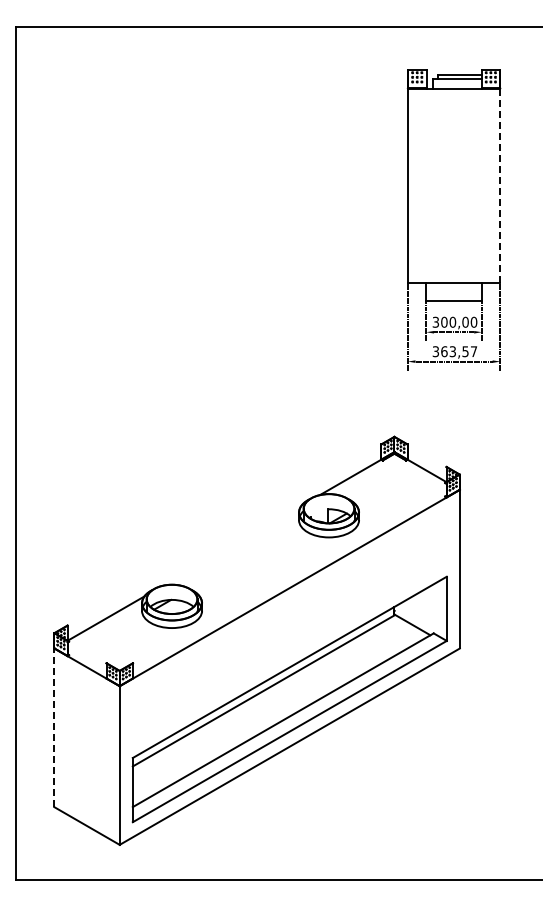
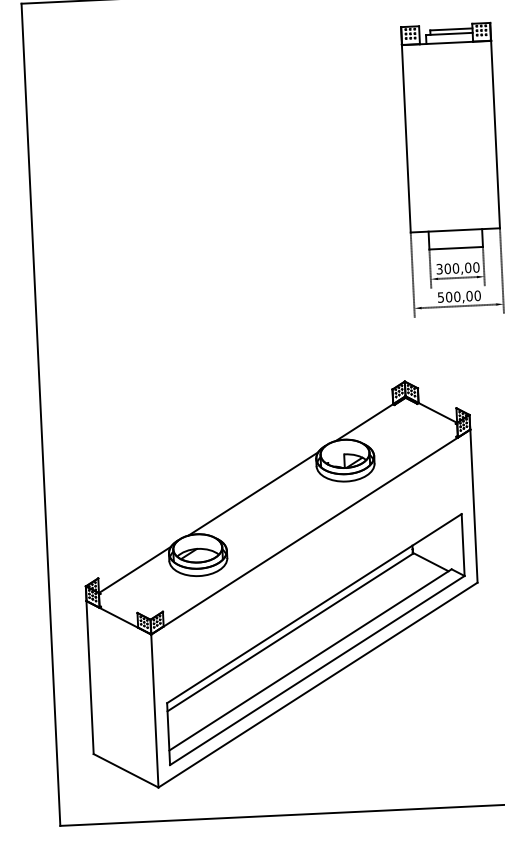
line: (500, 185) -> (495, 134), dashed -> solid
text: (455, 351) -> (459, 296), 363,57 -> 500,00
line: (232, 545) -> (253, 493), added
line: (54, 727) -> (90, 677), dashed -> solid

